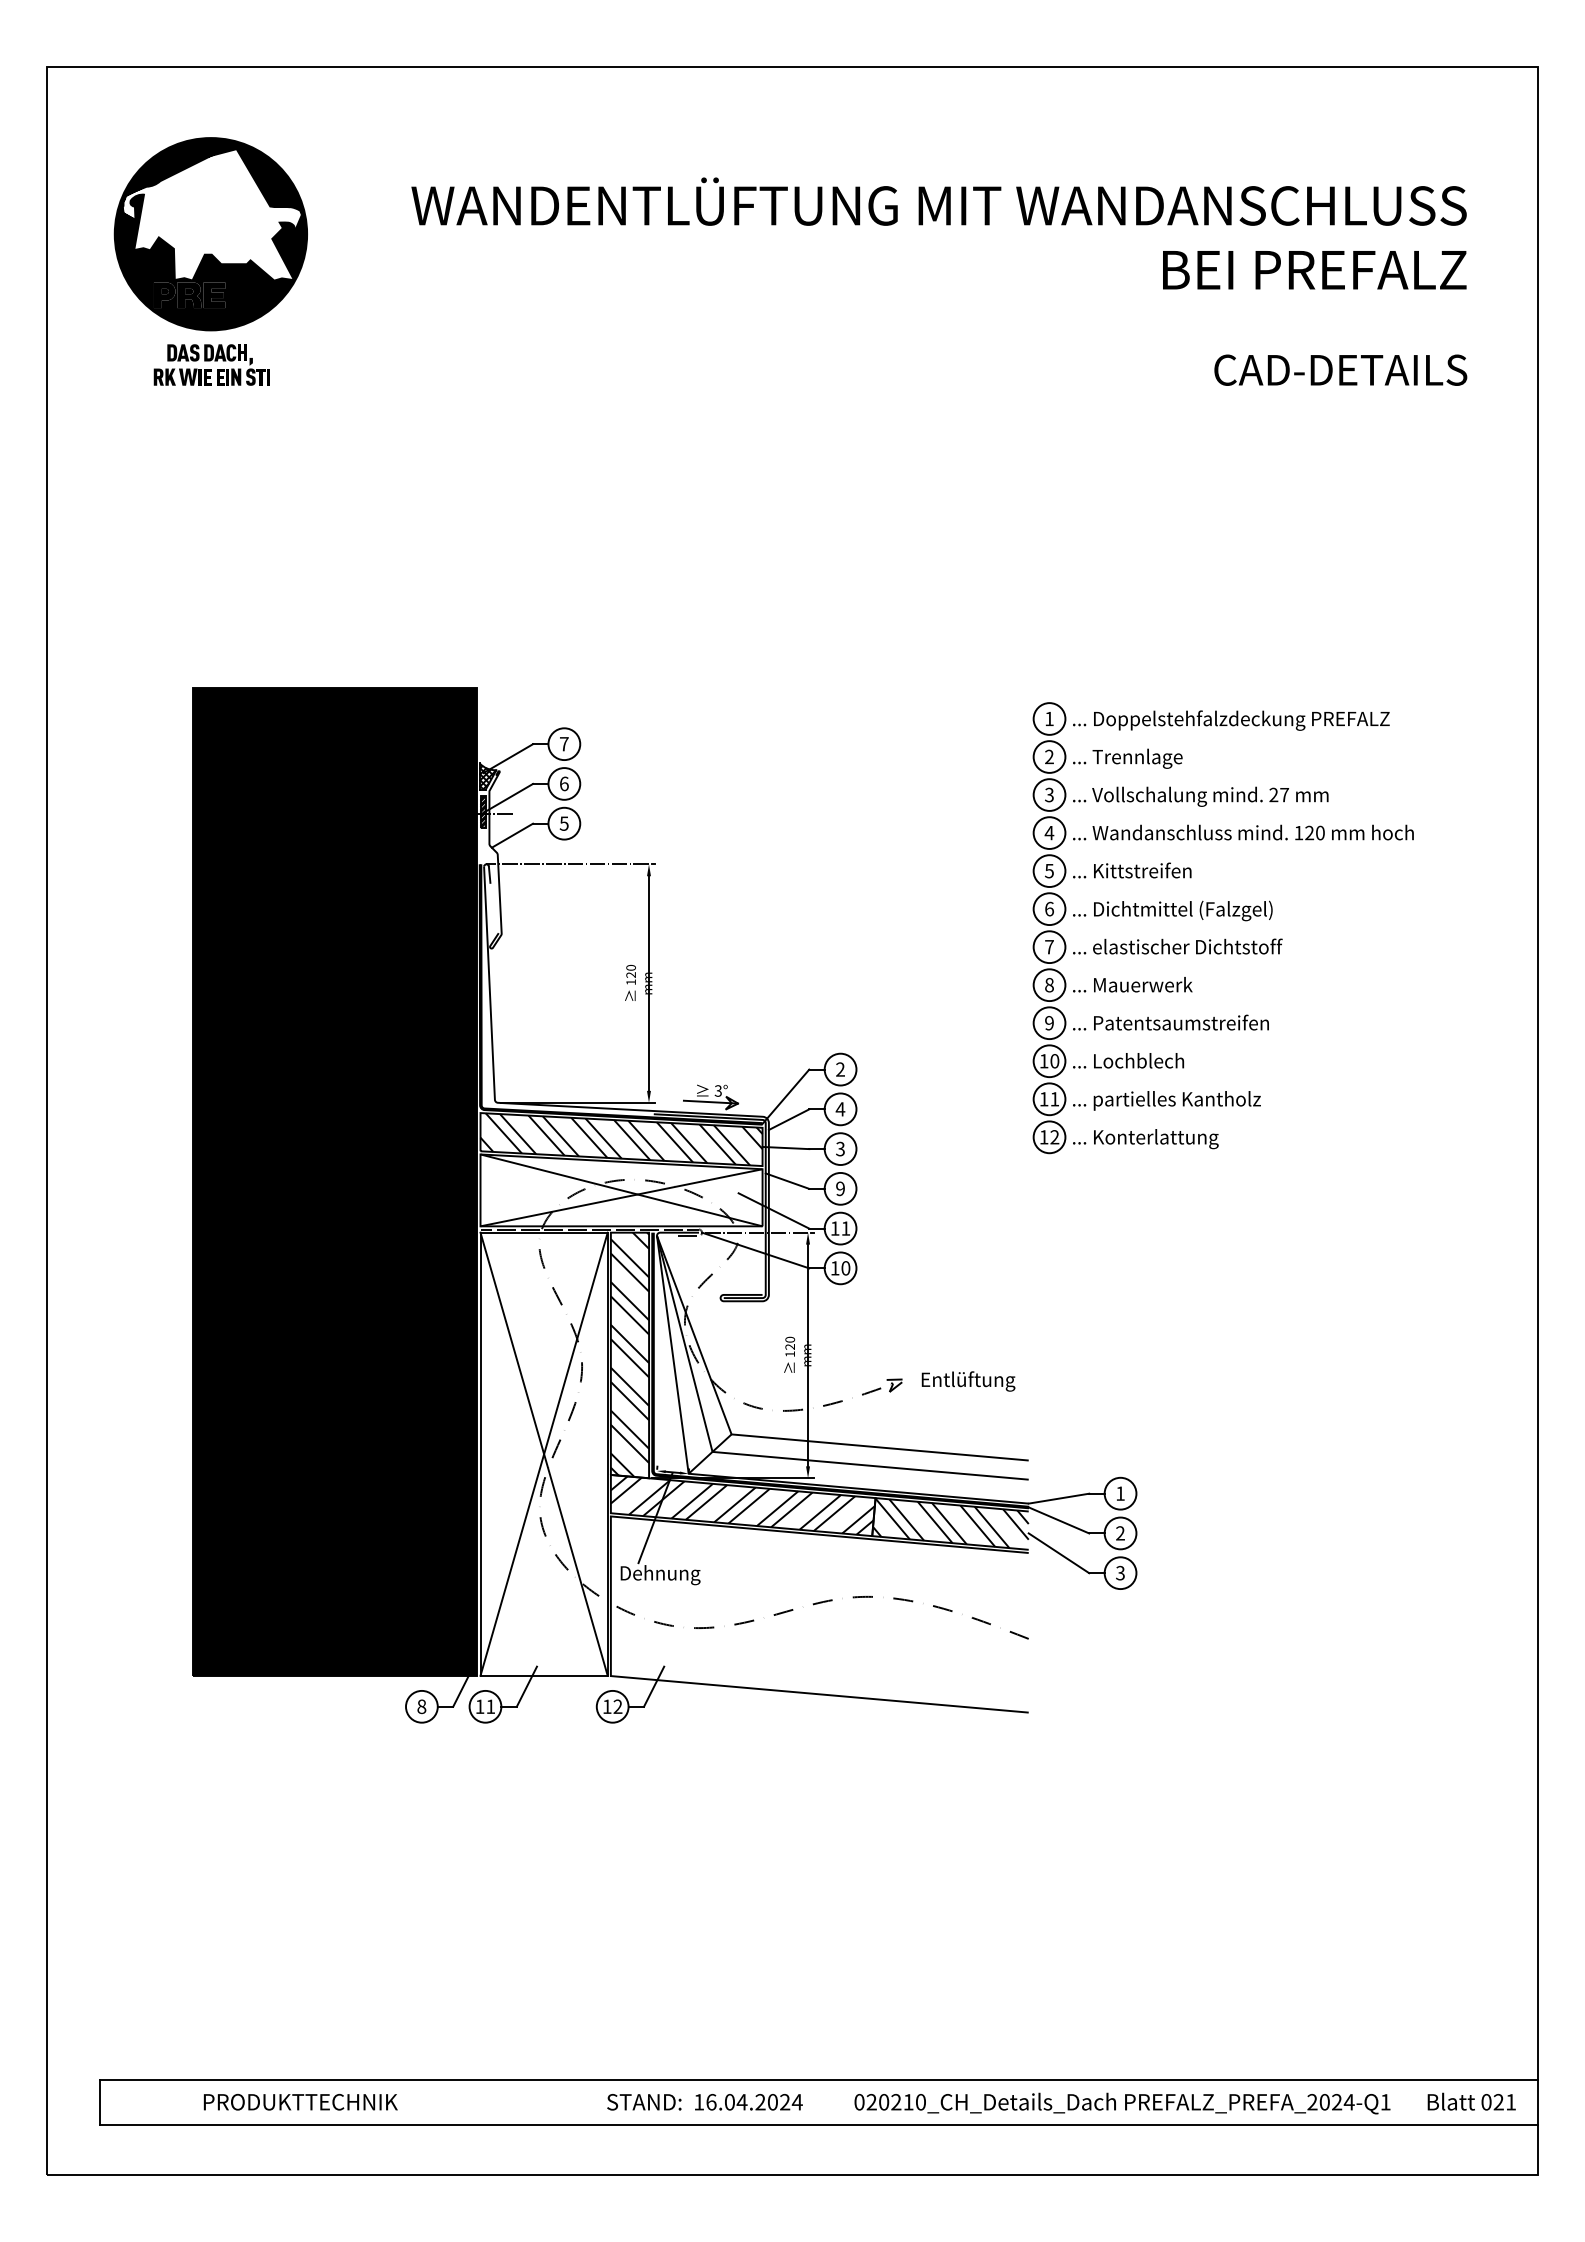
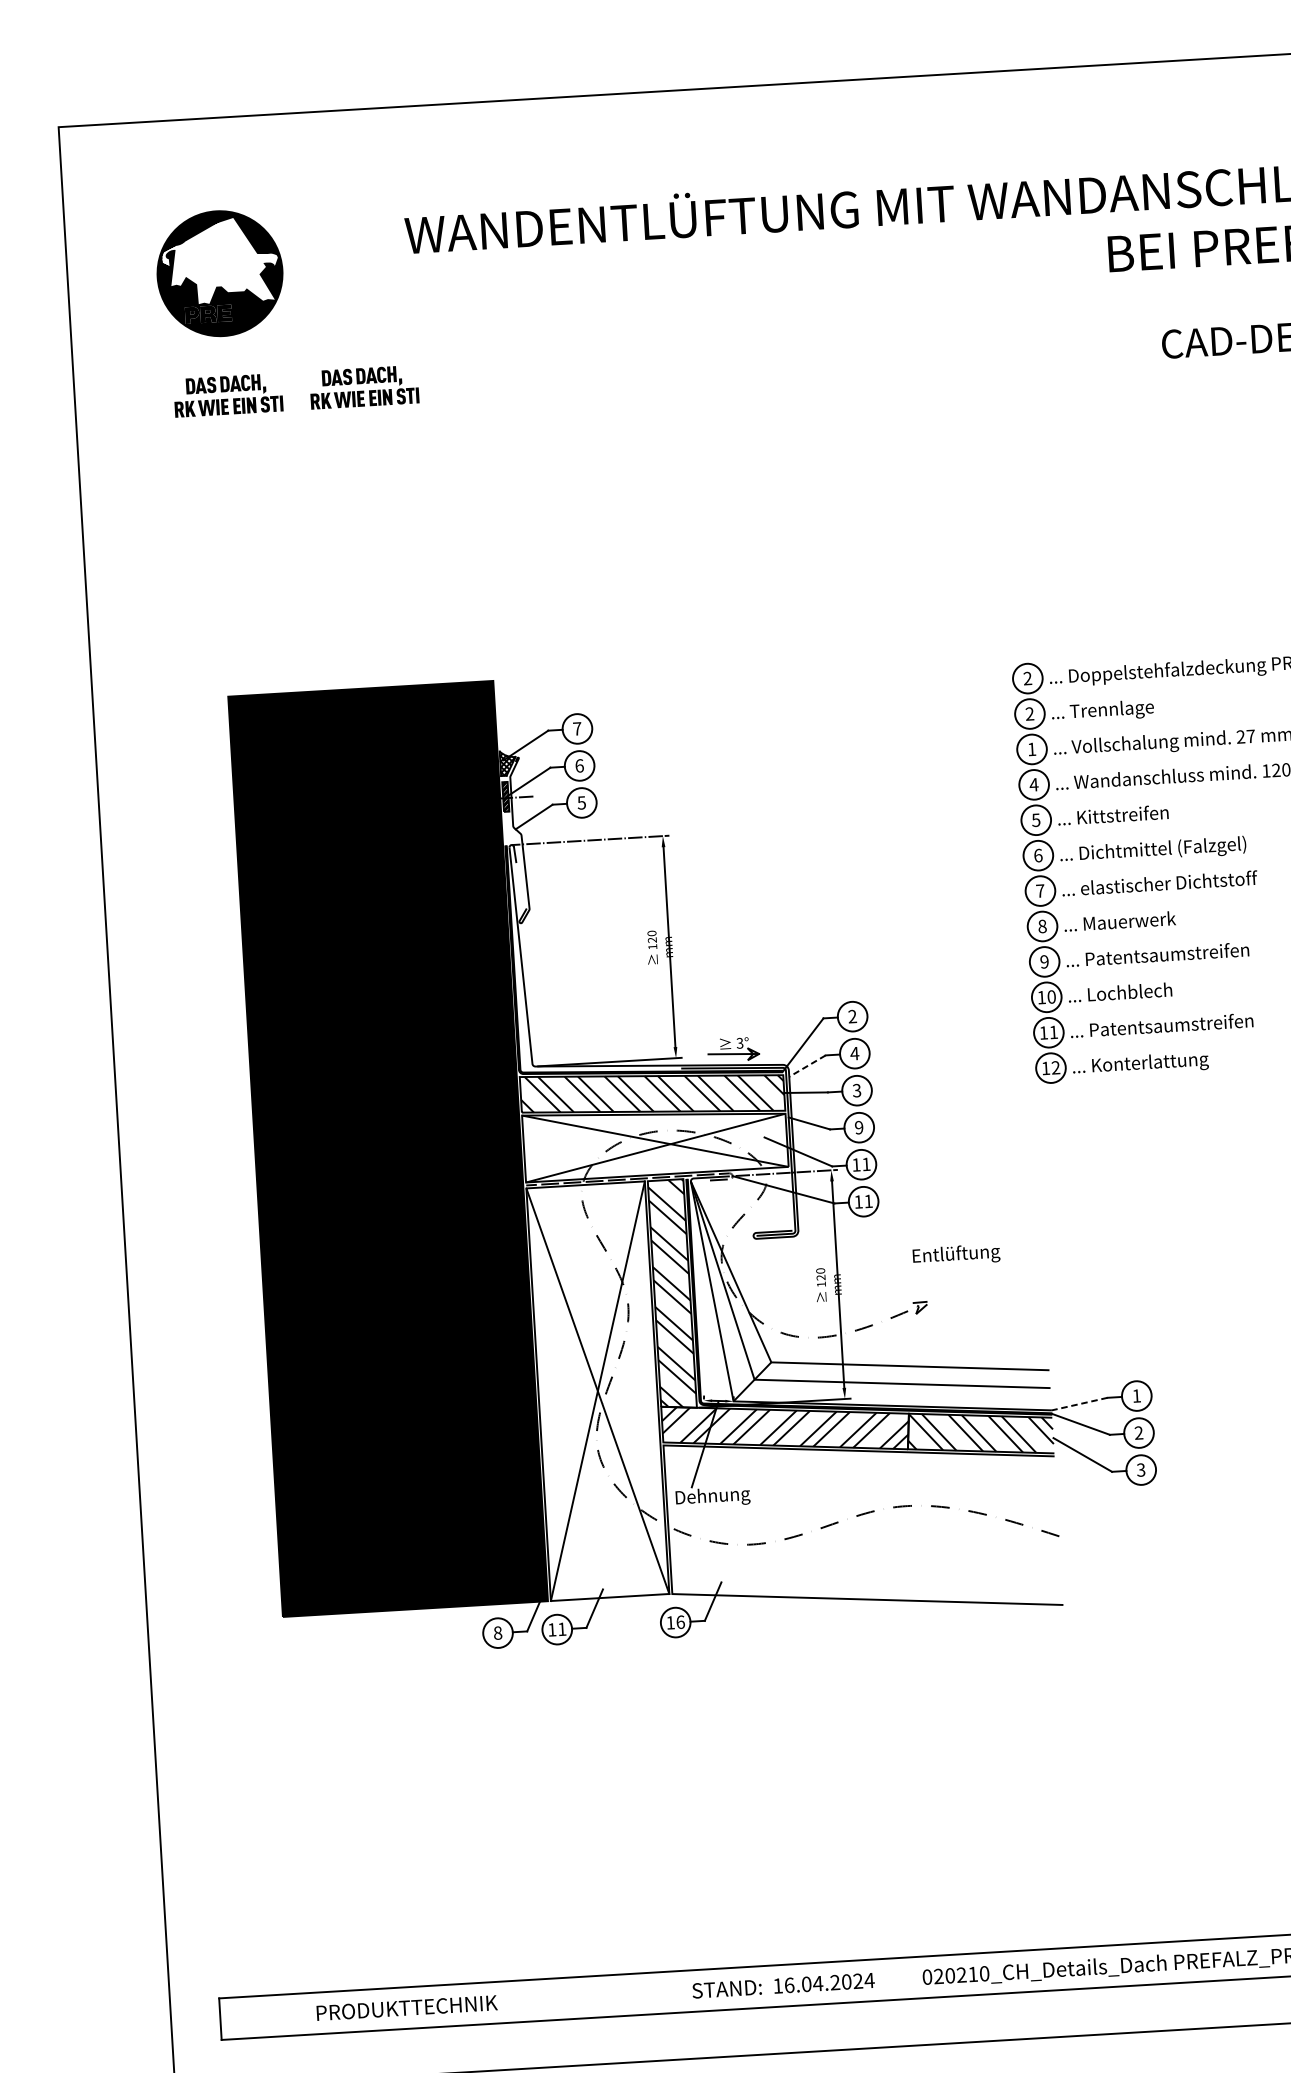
part: (210, 234) -> (219, 273), size x0.7
part: (357, 364) -> (363, 386), added
text: (1049, 718) -> (1027, 678), 1 -> 2
text: (1049, 794) -> (1031, 748), 3 -> 1
text: (1180, 1100) -> (1170, 1026), ... partielles Kantholz -> ... Patentsaumstreifen
line: (789, 1119) -> (807, 1065), solid -> dashed
text: (845, 1268) -> (868, 1201), 10 -> 11
text: (968, 1381) -> (956, 1255), moved
line: (1058, 1498) -> (1079, 1403), solid -> dashed
text: (617, 1706) -> (680, 1622), 12 -> 16

